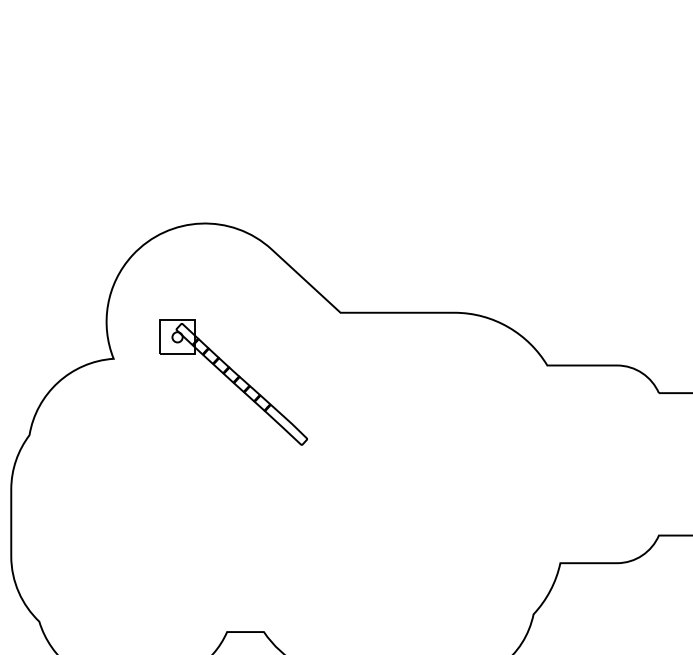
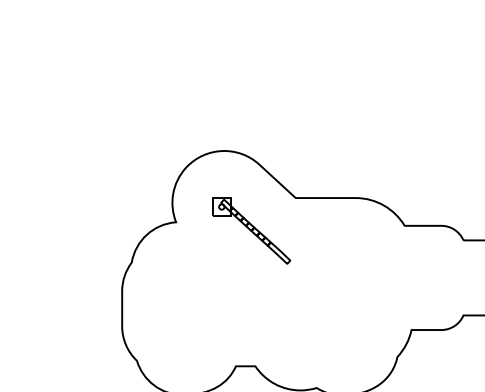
part: (233, 381) -> (251, 230), moved

